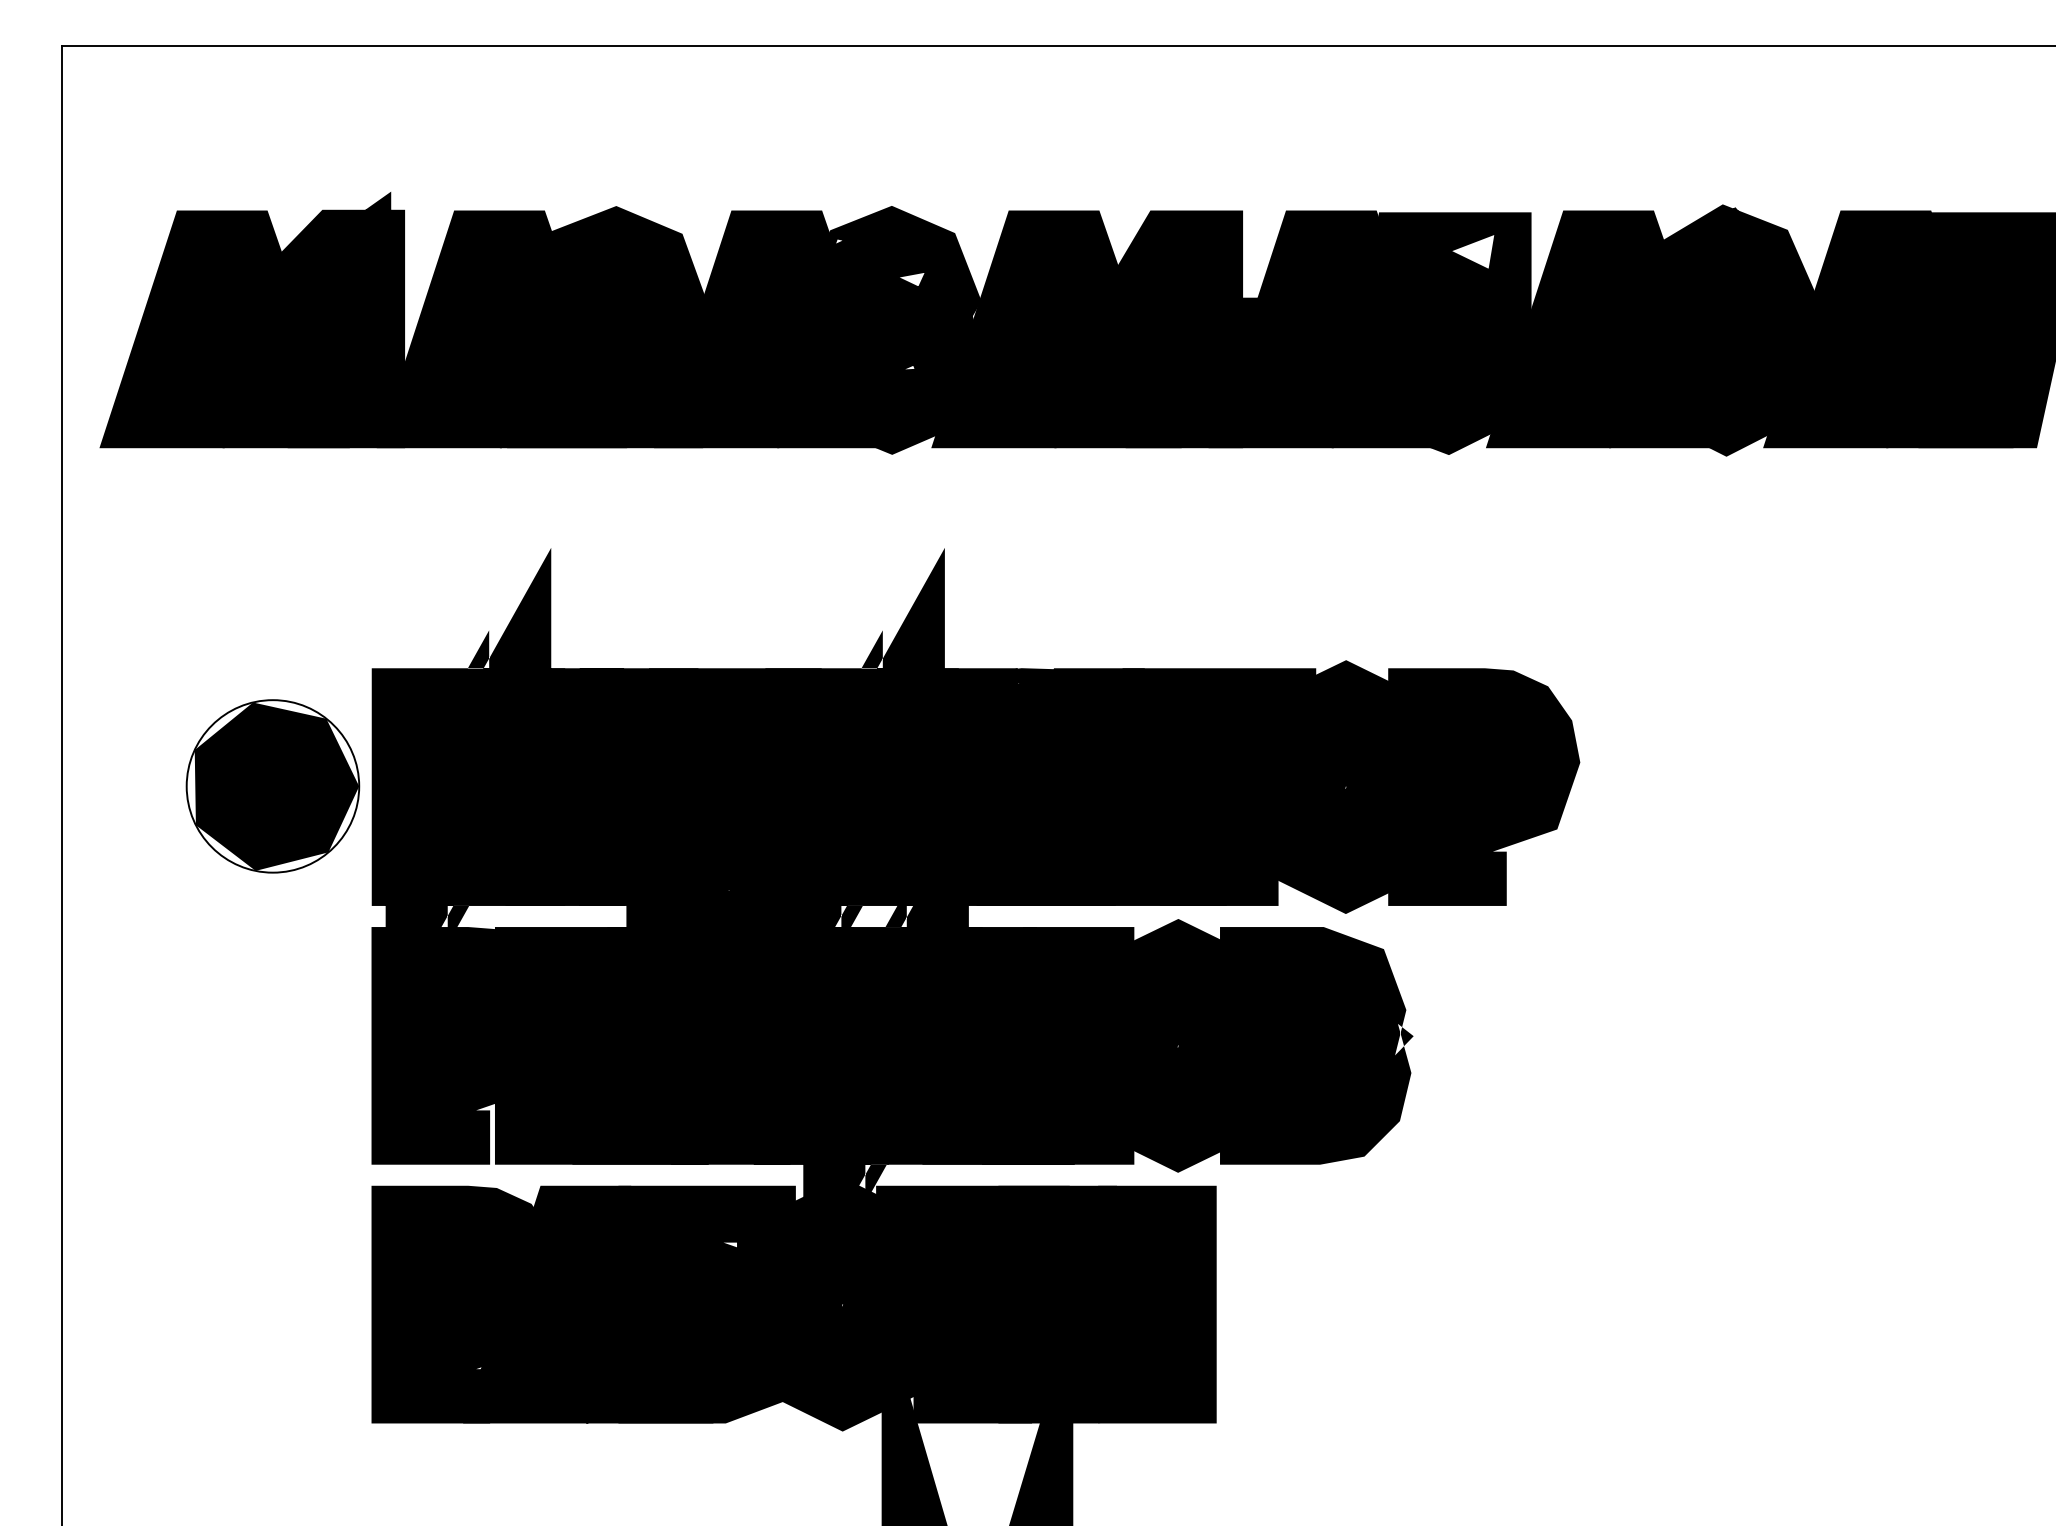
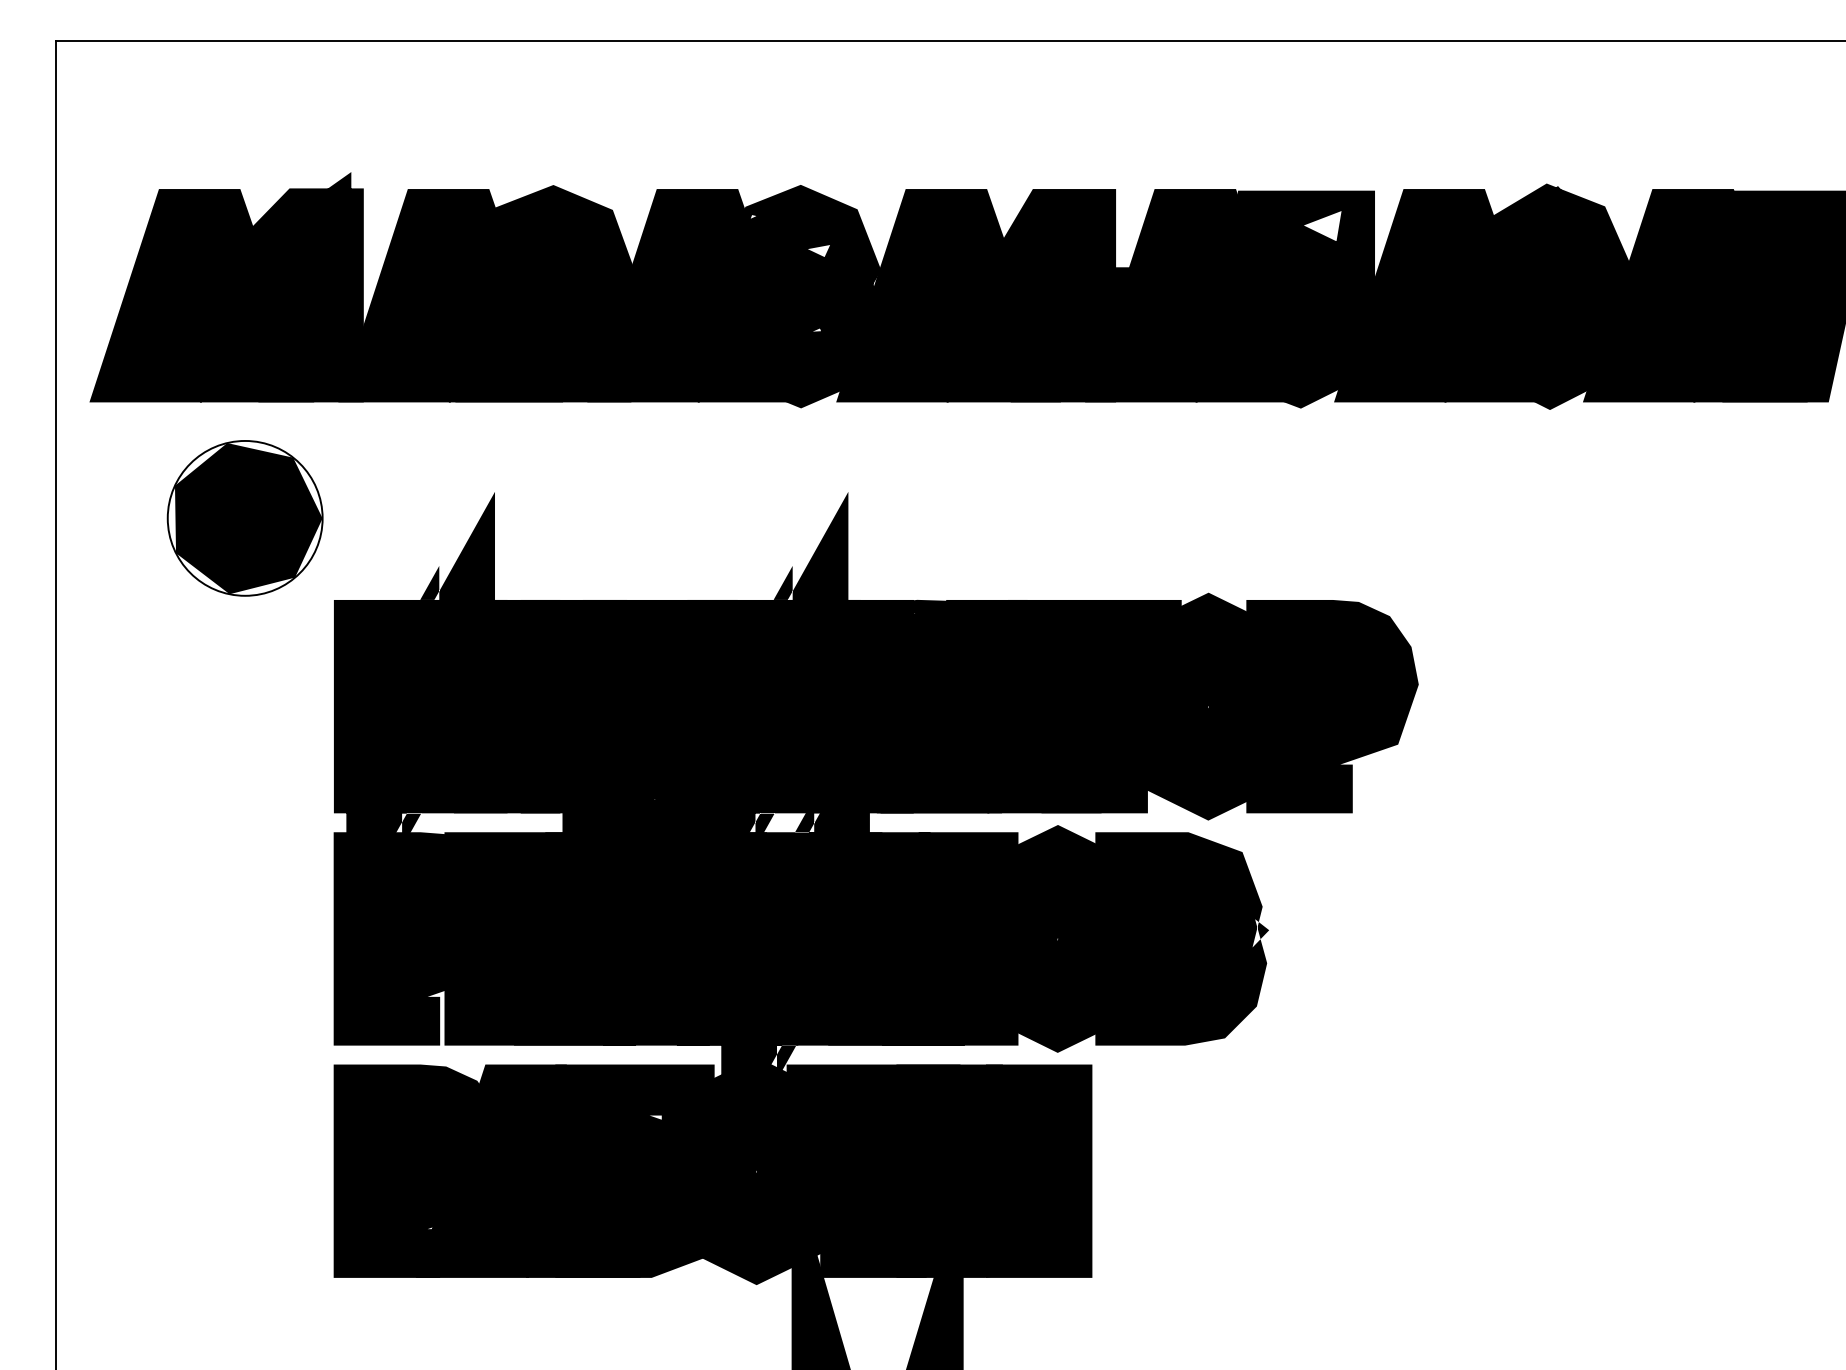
part: (272, 786) -> (244, 518), moved

